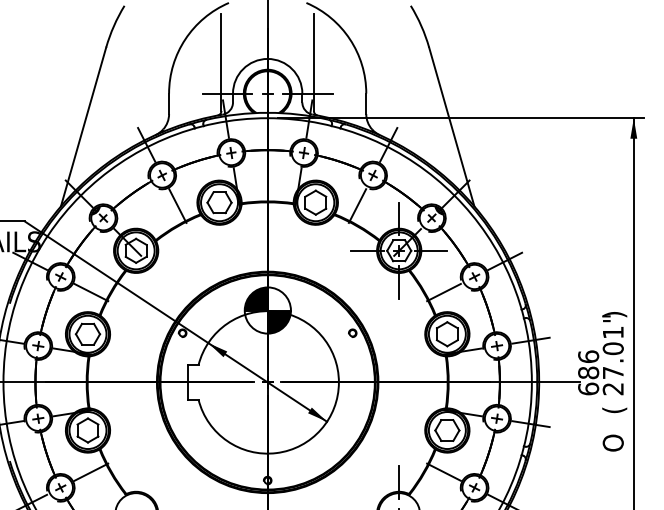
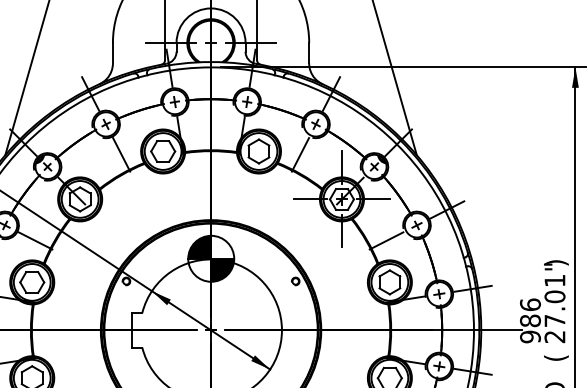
text: (588, 388) -> (530, 336), 686 -> 986

